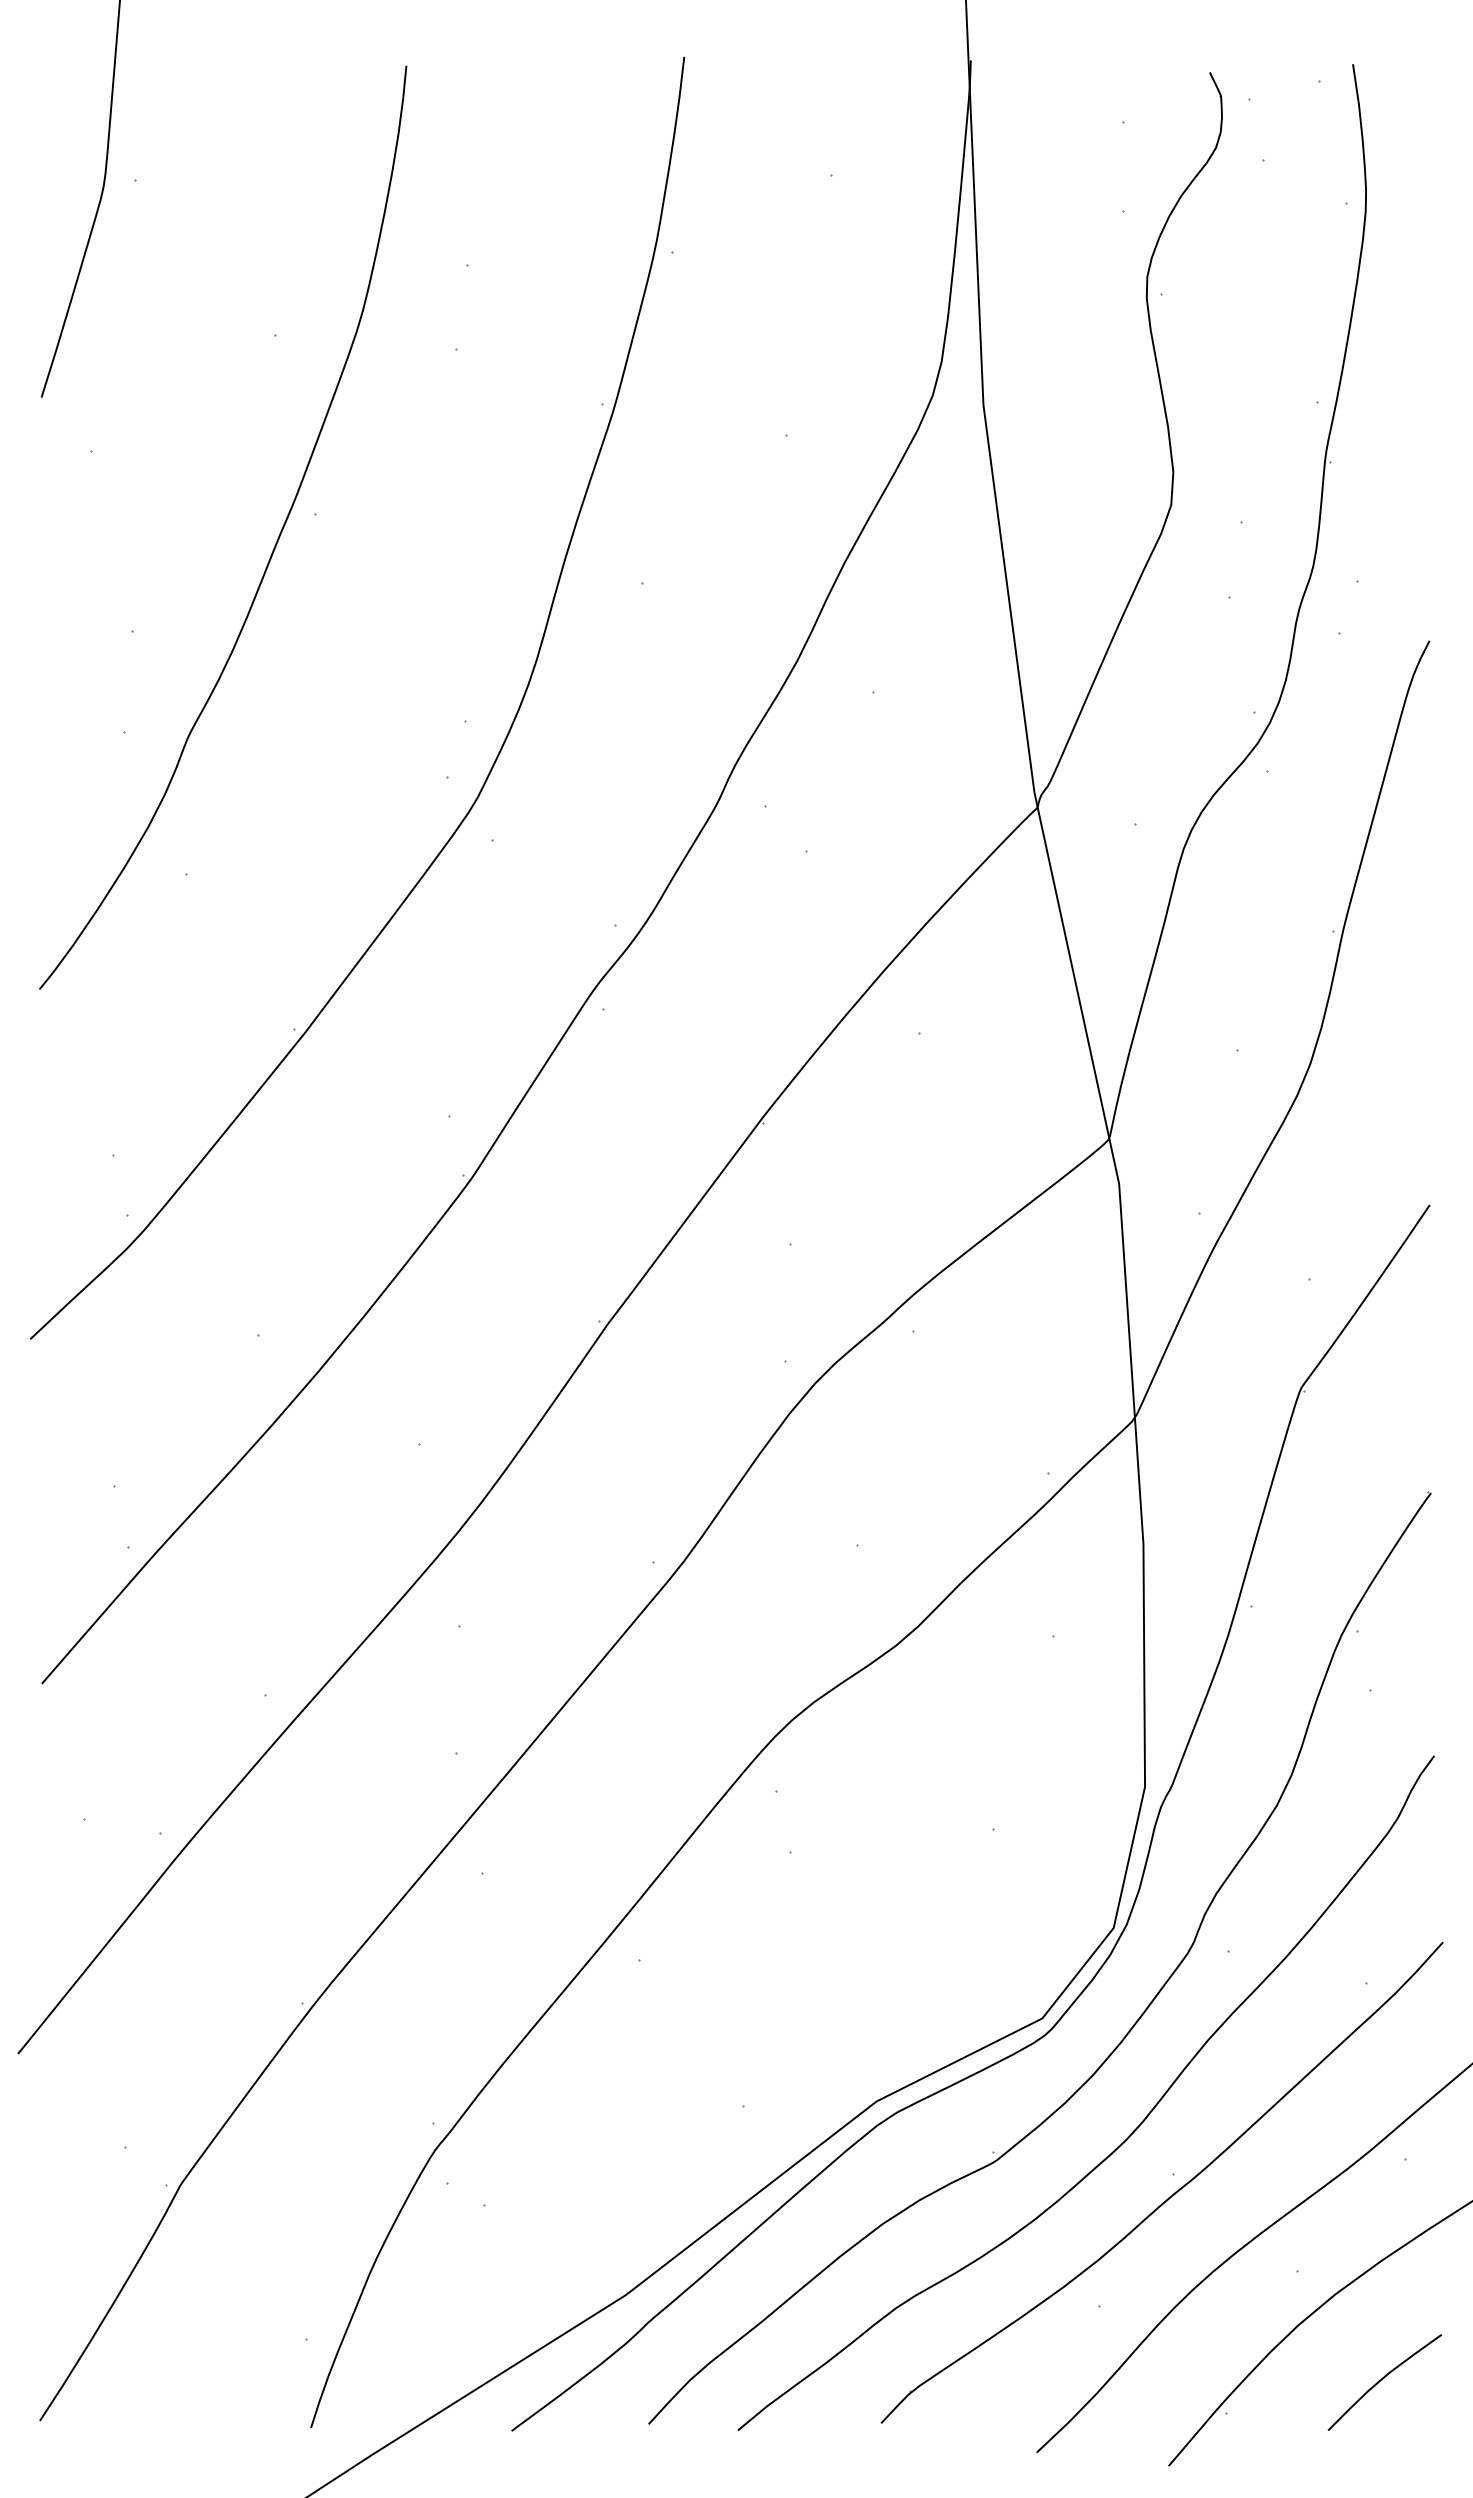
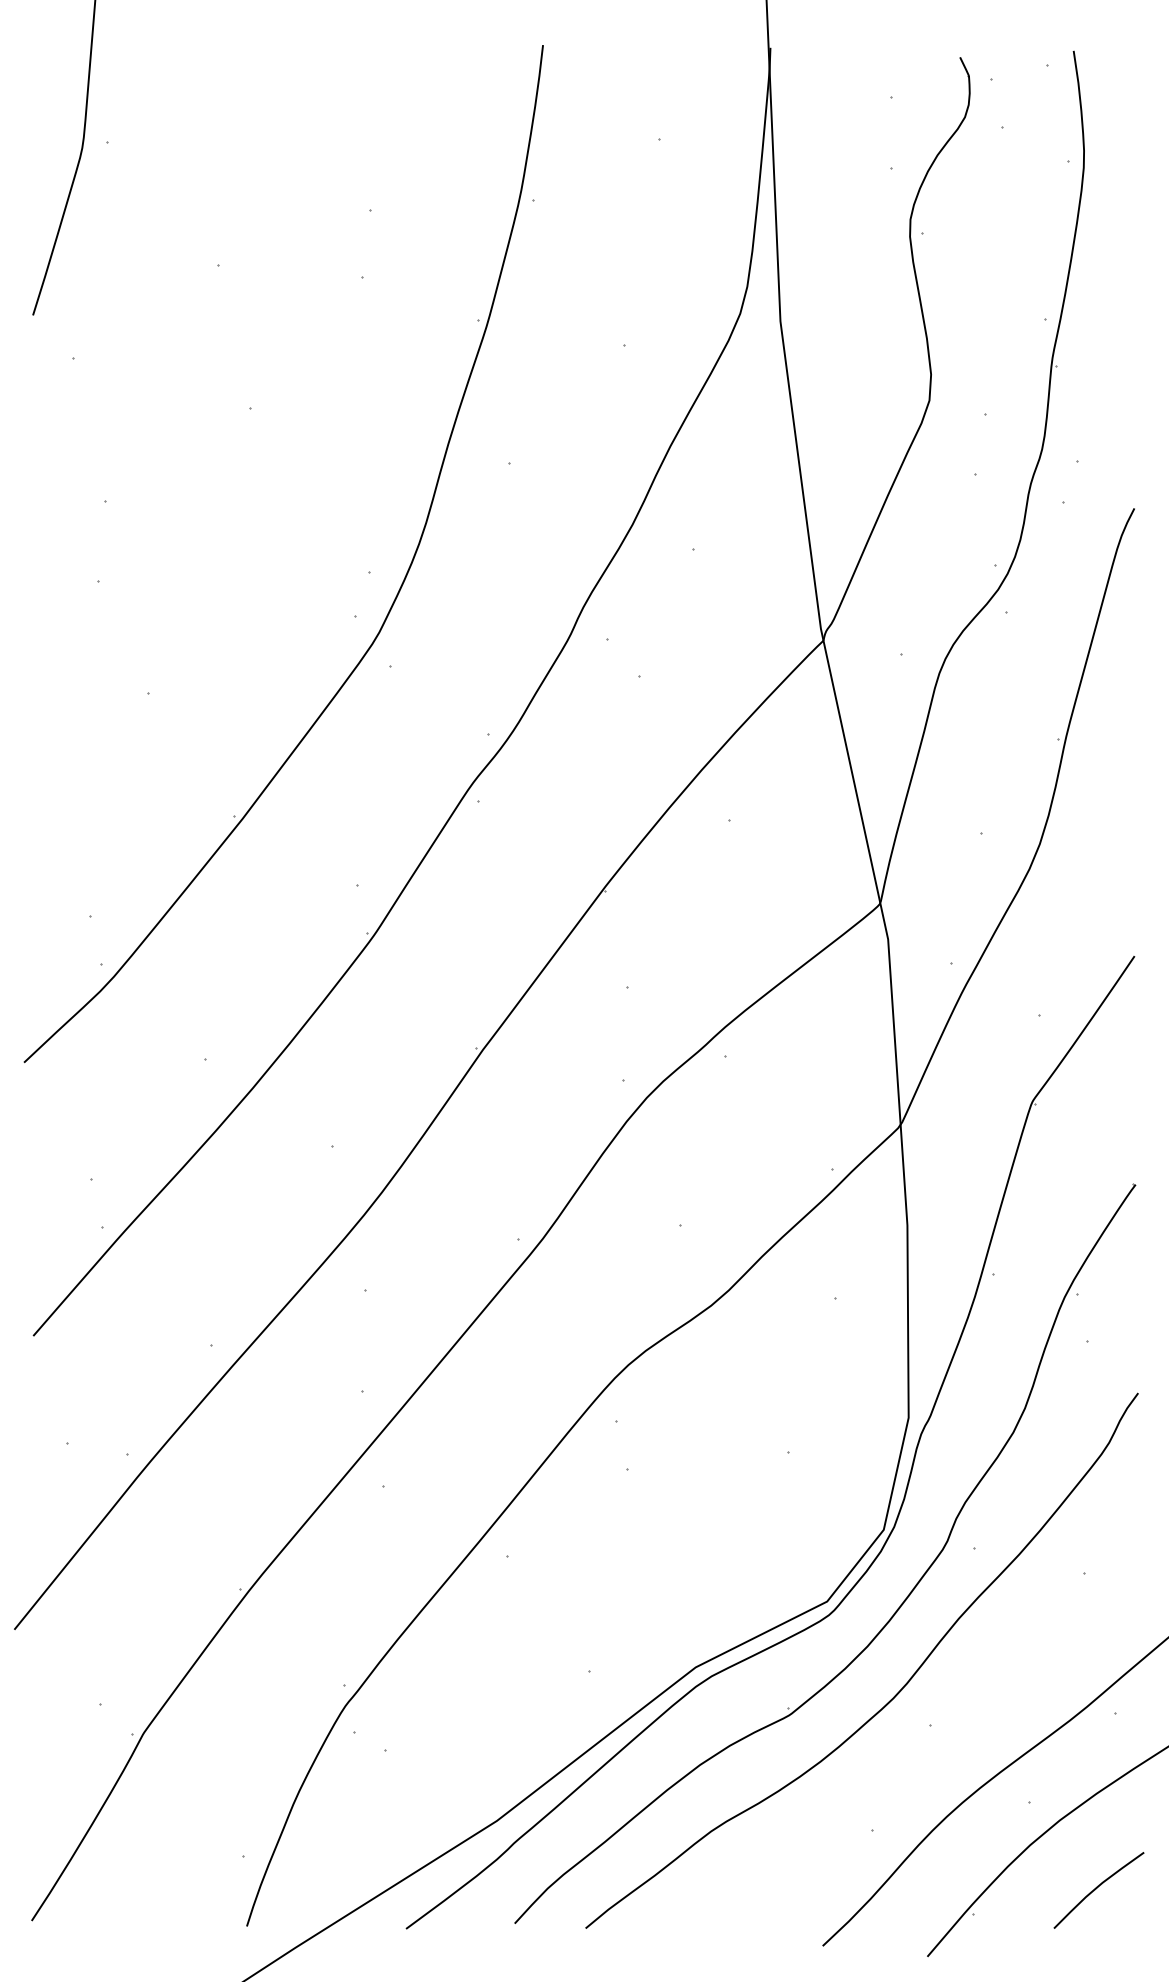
curve: (274, 545) -> (217, 432), removed
part: (1169, 2196) -> (928, 1742), removed

